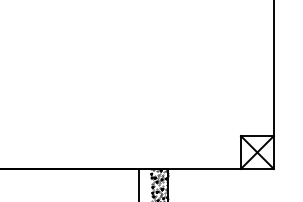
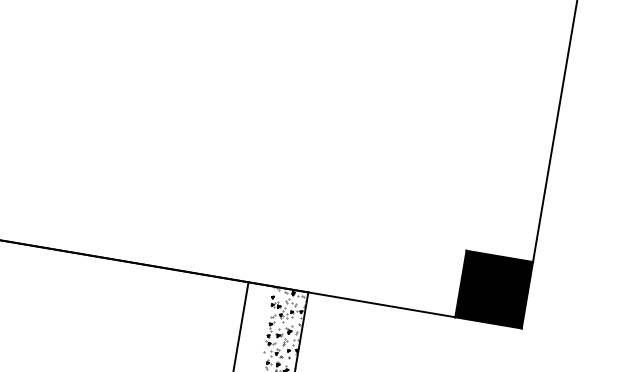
fill: (256, 152) -> (492, 289), added

